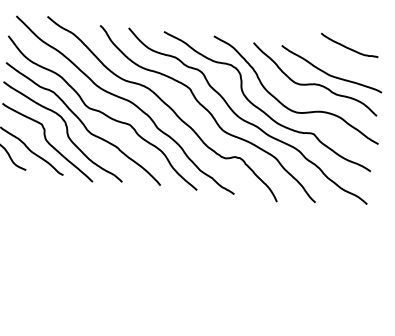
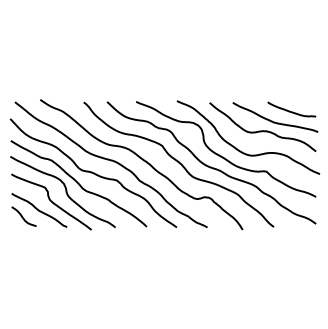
curve: (347, 46) -> (290, 110), moved

